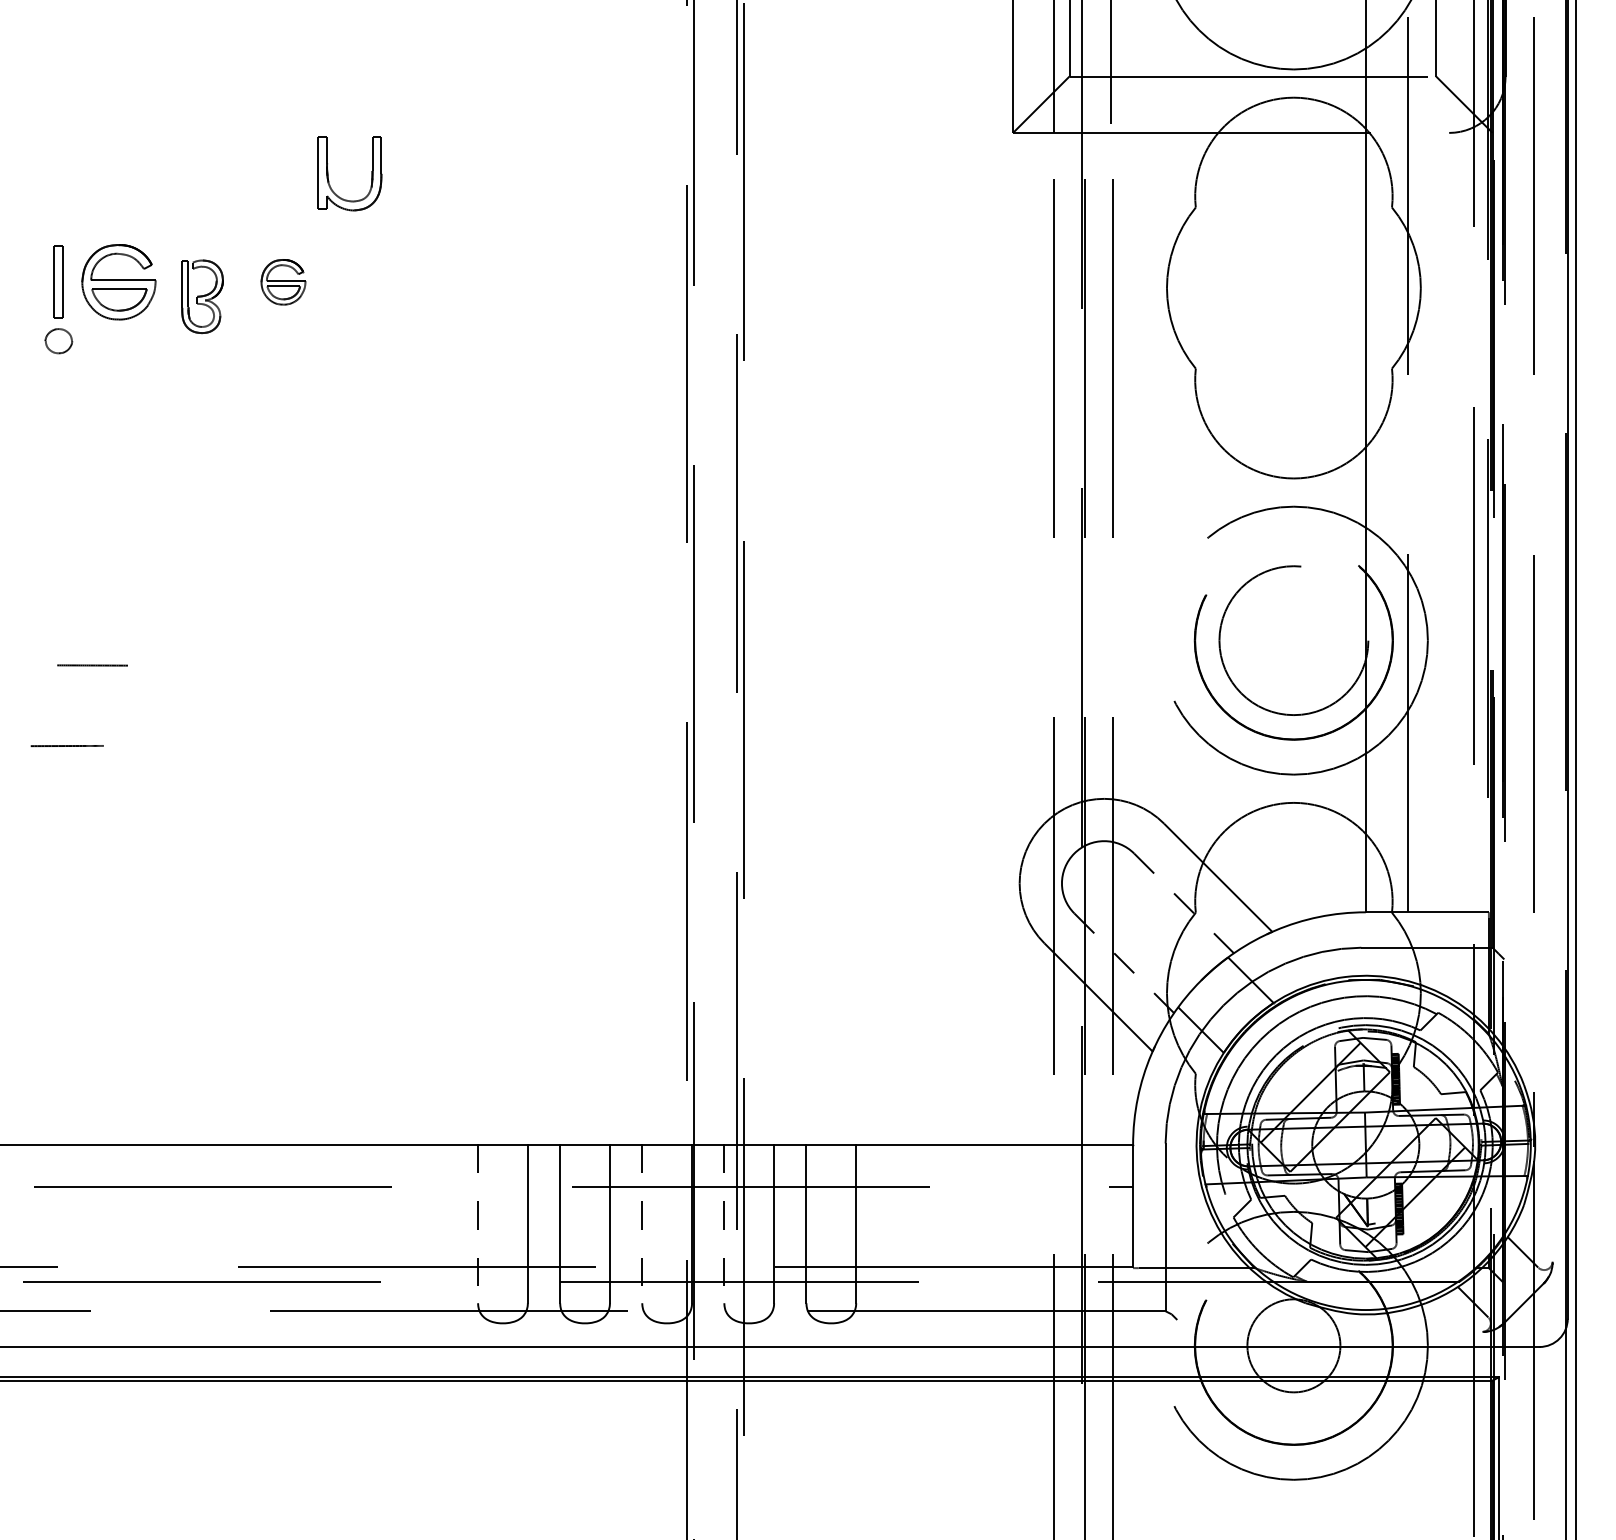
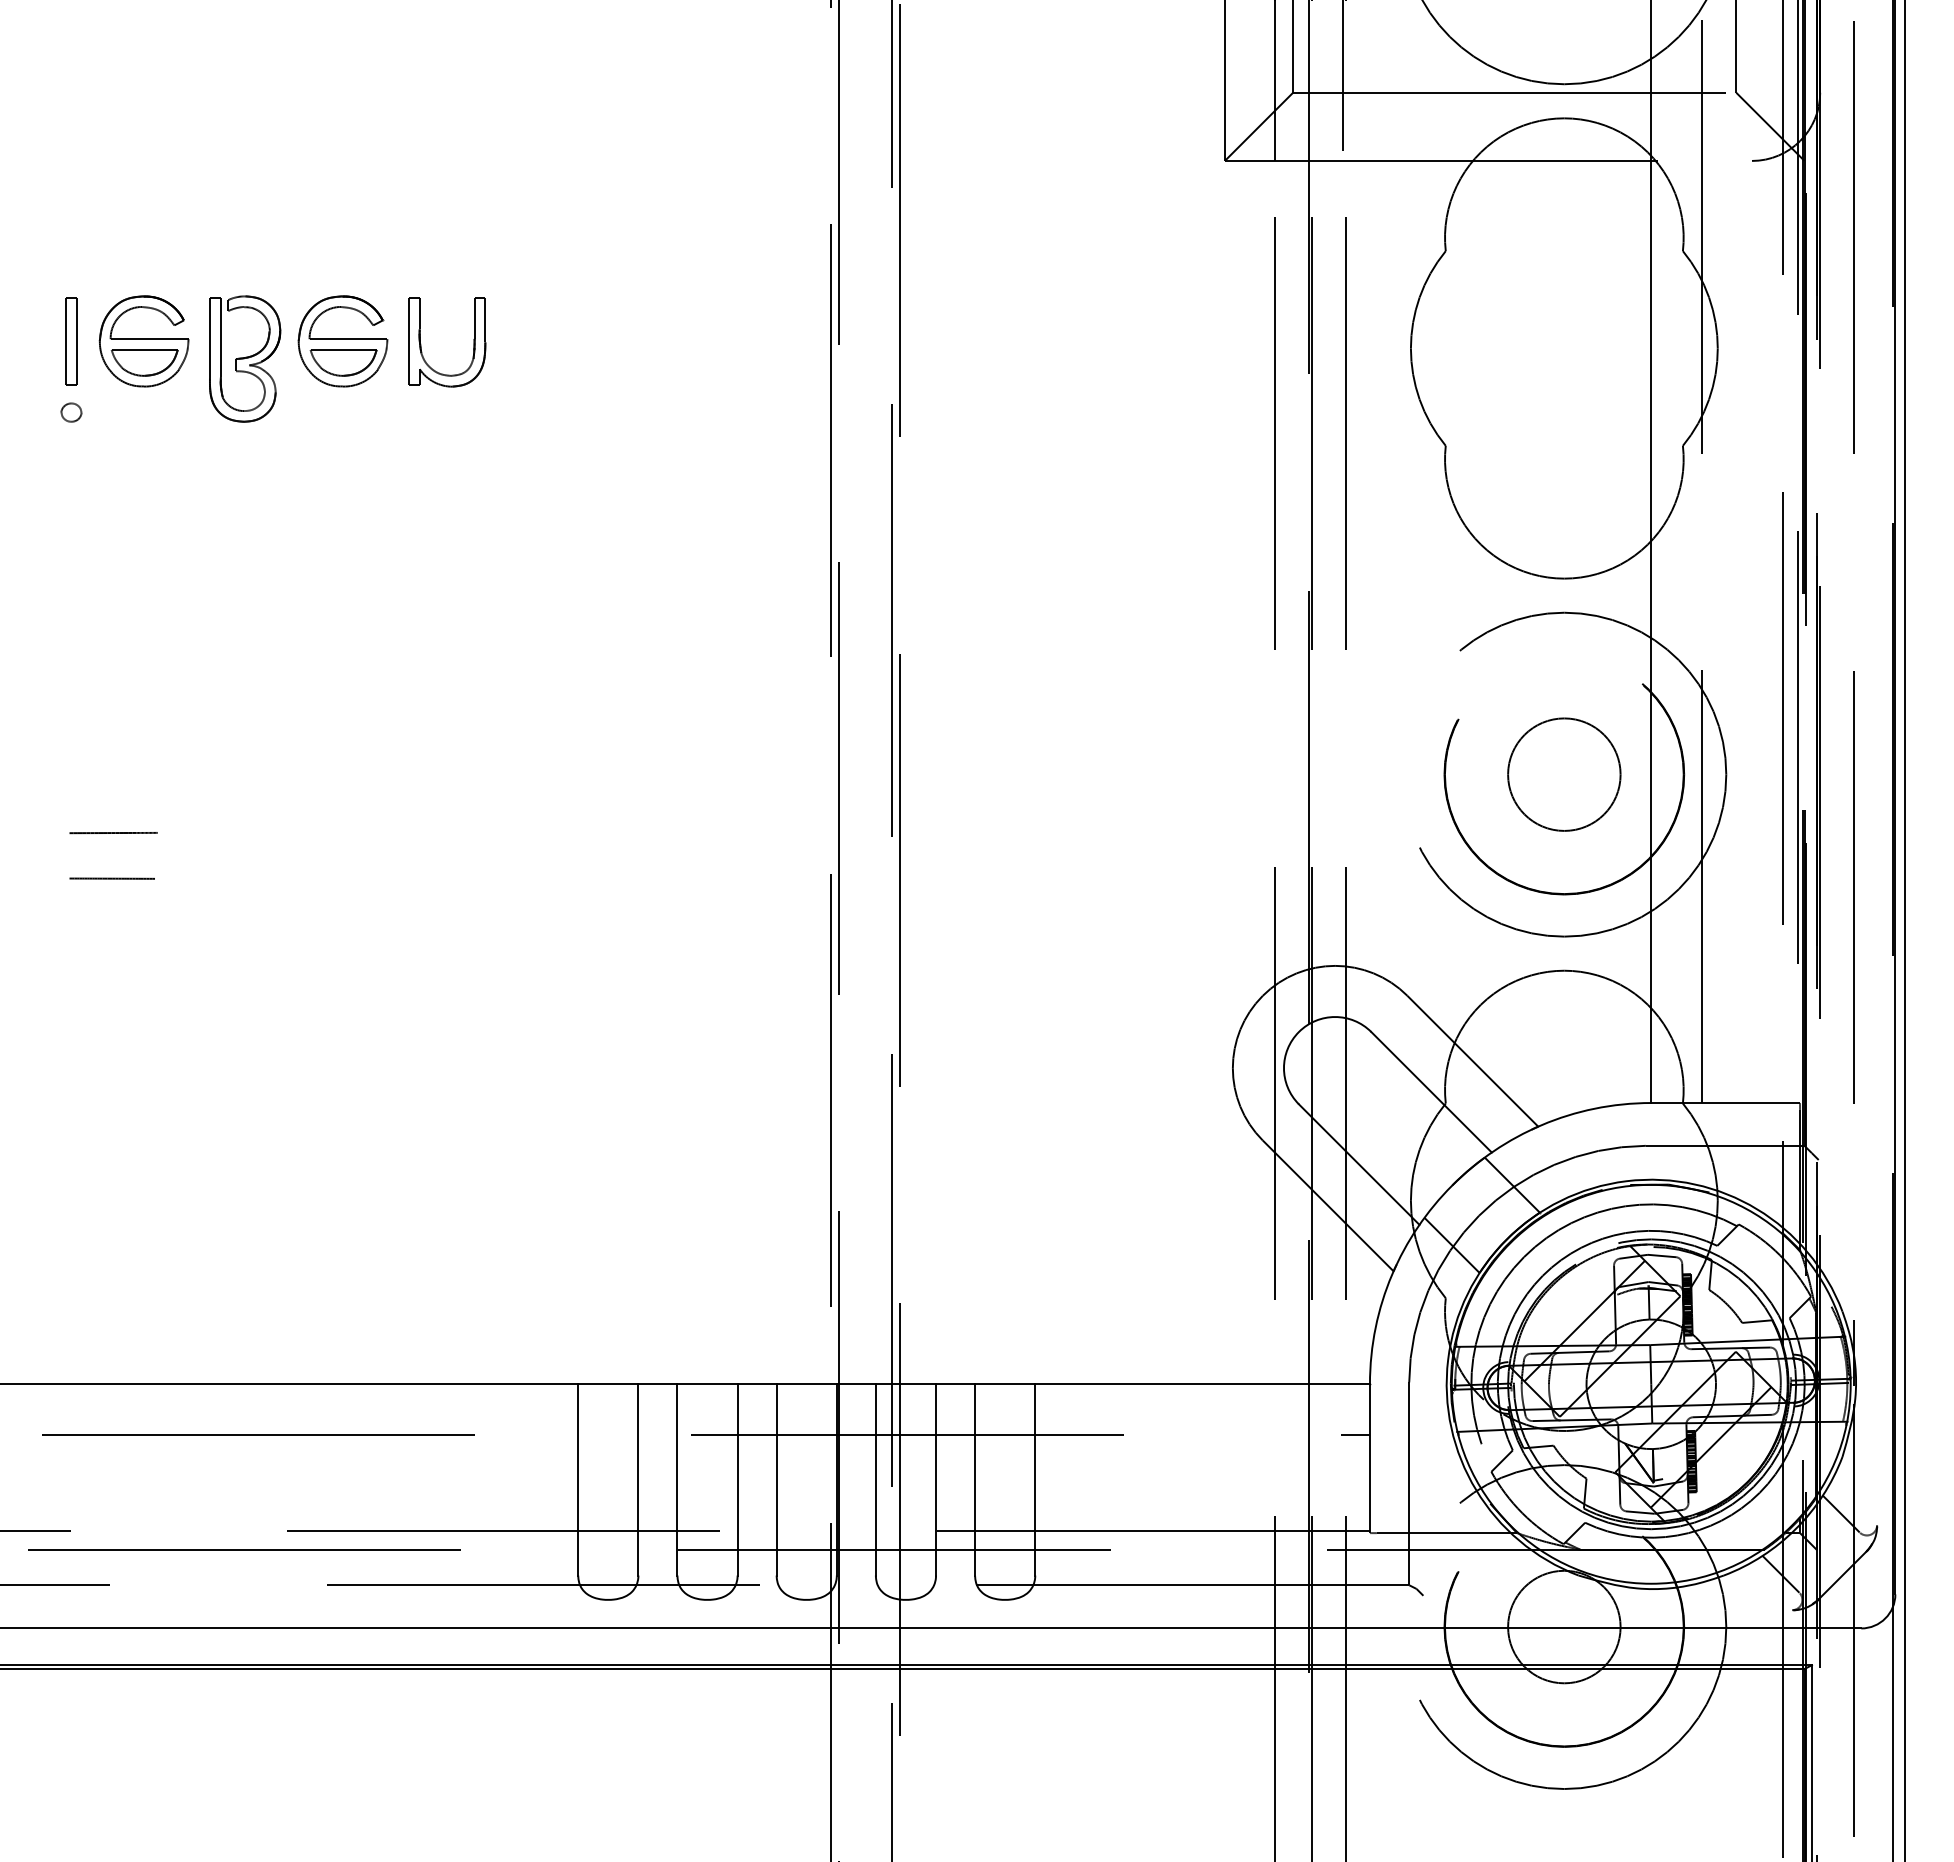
part: (371, 173) -> (473, 342), moved
part: (283, 282) -> (342, 341), size x1.67
part: (202, 296) -> (245, 358), size x1.43
part: (58, 341) -> (71, 412), size x0.62
circle: (1294, 640) -> (1564, 774), size x0.62
line: (91, 665) -> (111, 878), moved
line: (67, 746) -> (113, 833), moved
line: (1184, 902) -> (1431, 1091), dashed -> solid
line: (1124, 963) -> (1359, 1164), dashed -> solid
line: (478, 1223) -> (578, 1479), dashed -> solid
line: (642, 1223) -> (776, 1479), dashed -> solid
line: (724, 1223) -> (875, 1479), dashed -> solid

